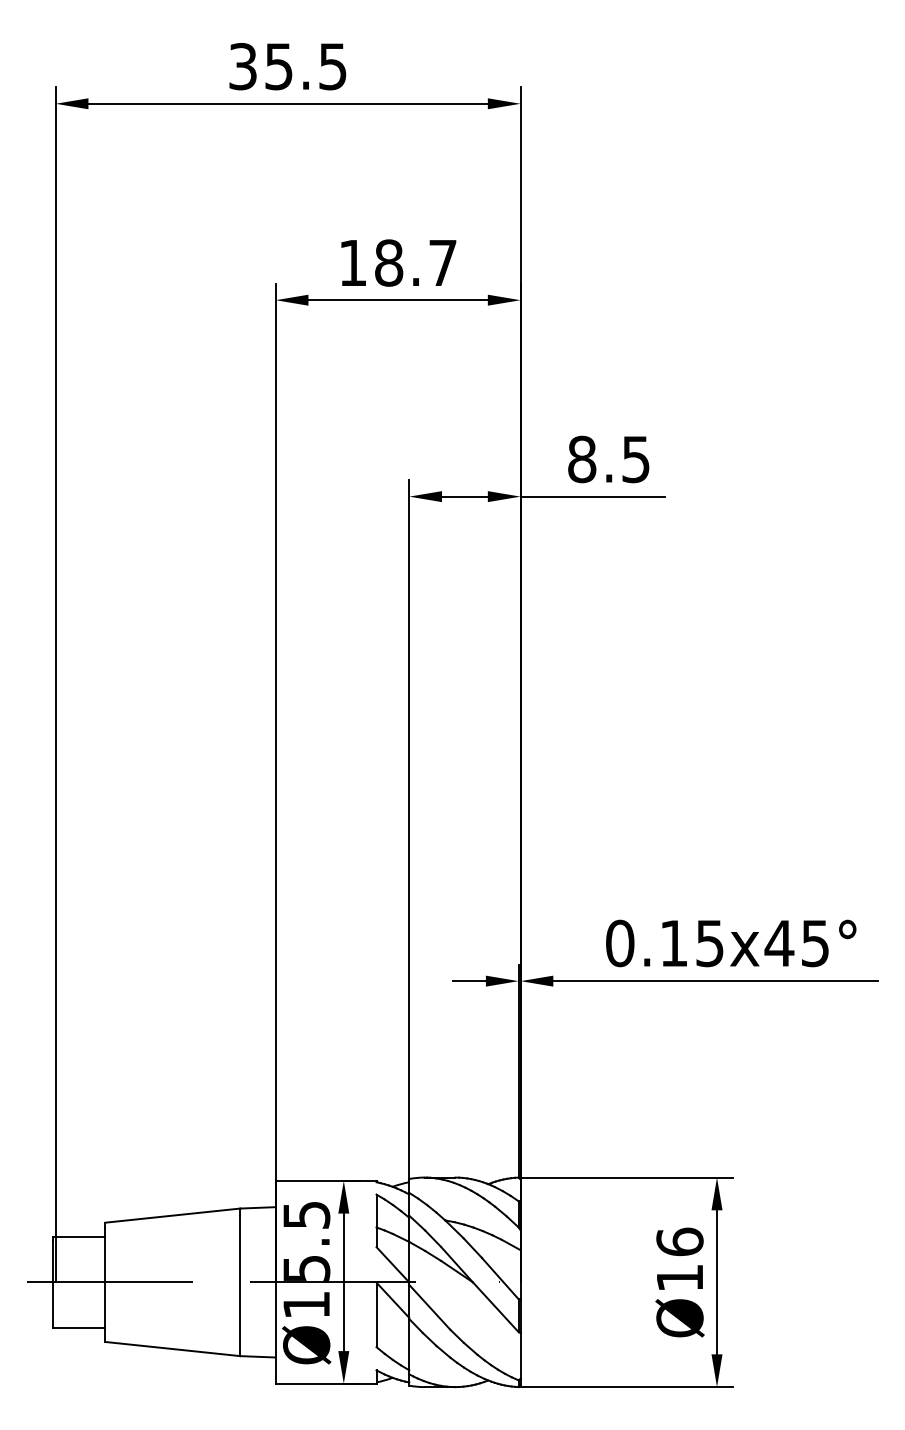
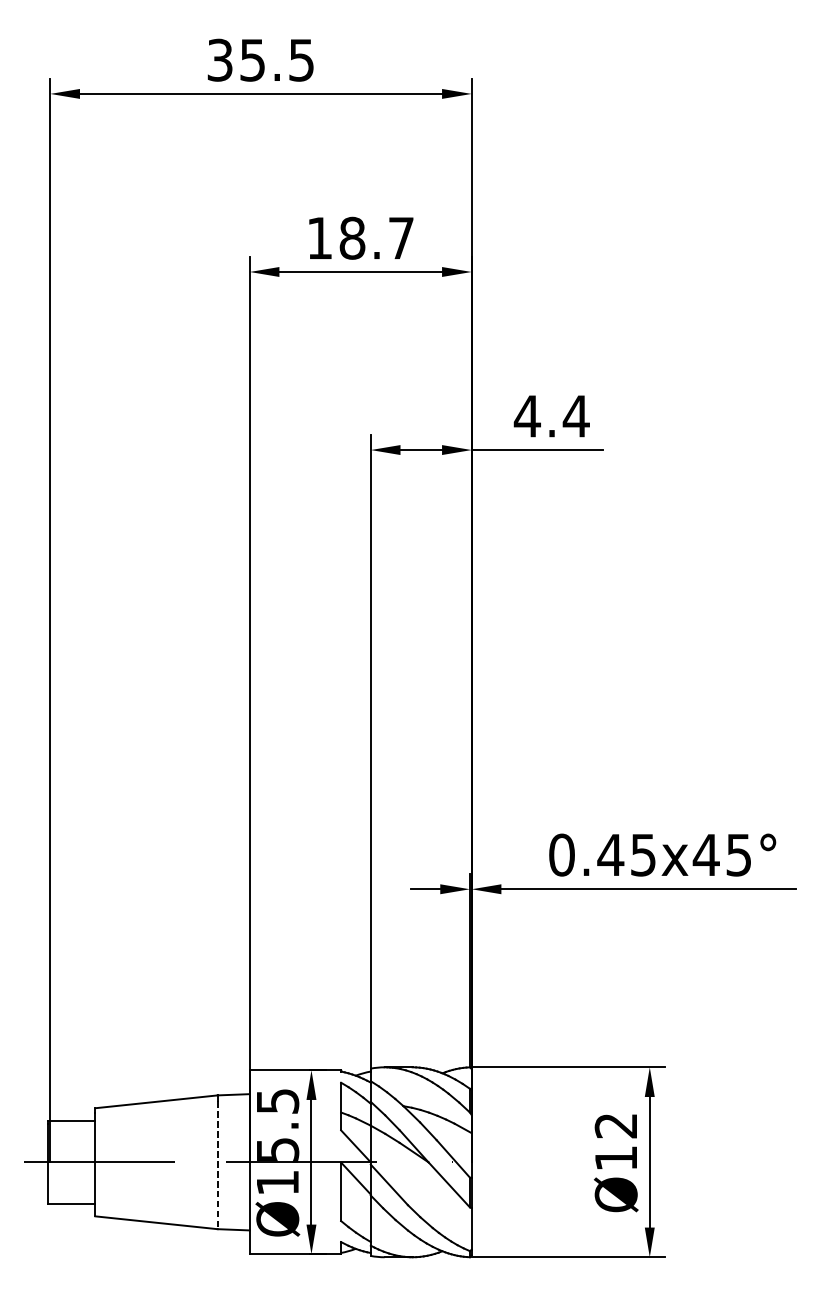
text: (608, 459) -> (551, 416), 8.5 -> 4.4
text: (673, 943) -> (610, 855), 0.15x45° -> 0.45x45°
text: (679, 1241) -> (615, 1125), Ø16 -> Ø12
line: (240, 1286) -> (217, 1166), solid -> dashed

